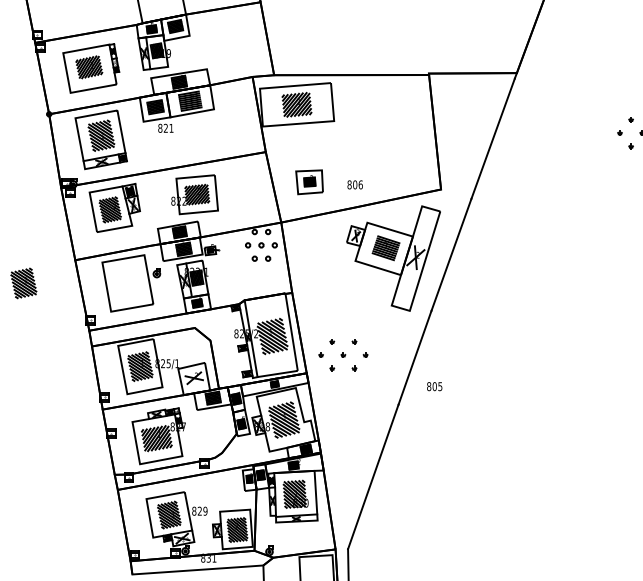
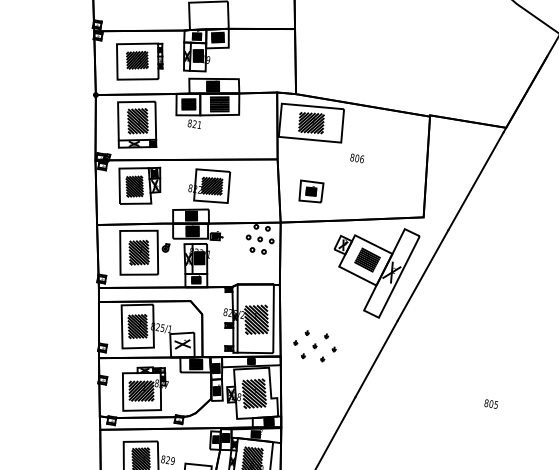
text: (354, 184) -> (356, 158), moved
part: (23, 283) -> (138, 252), moved
text: (434, 386) -> (491, 403), moved

